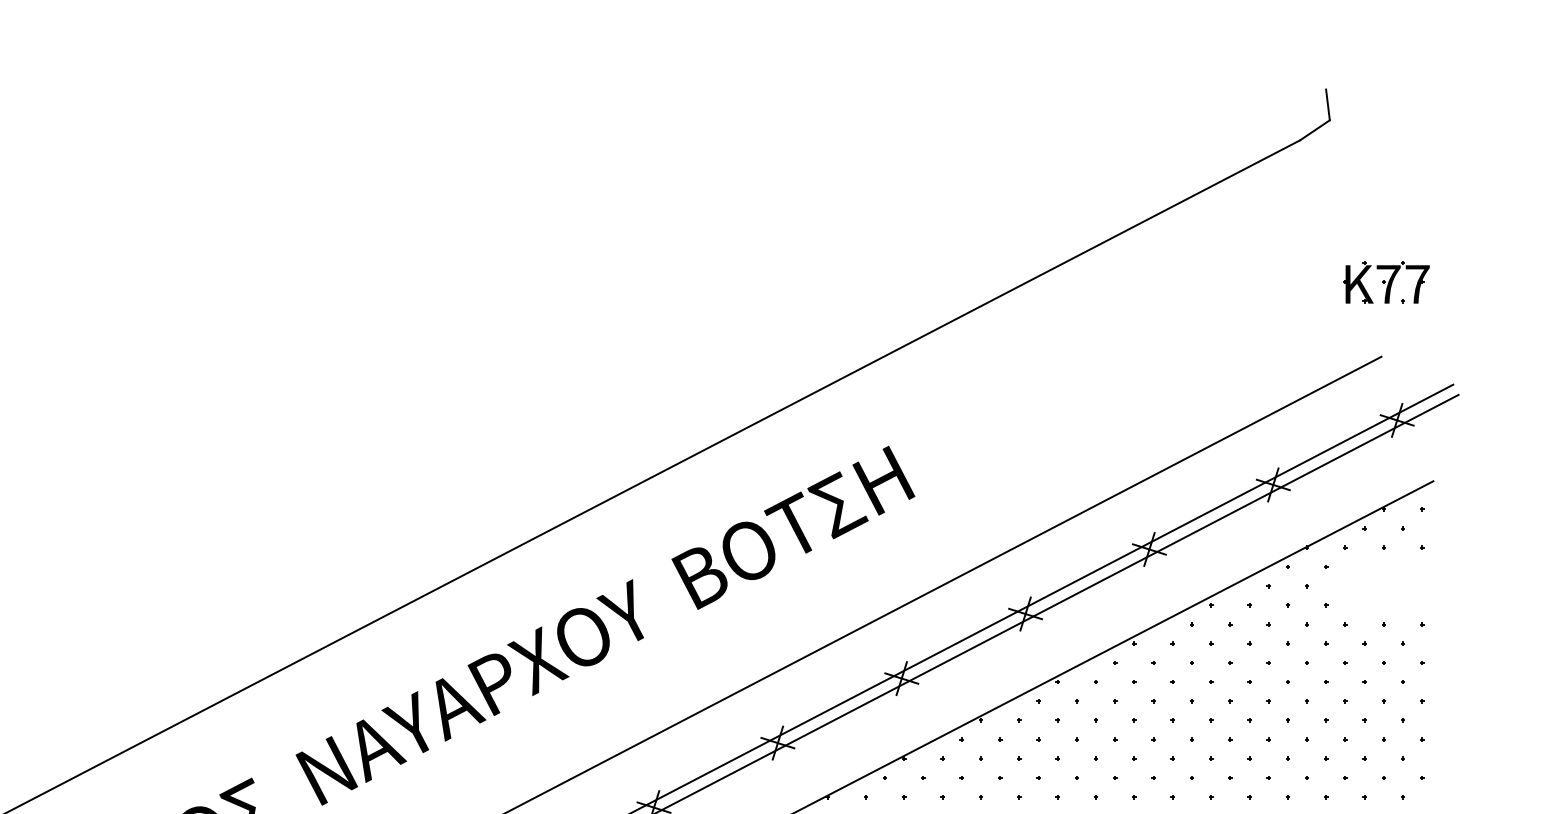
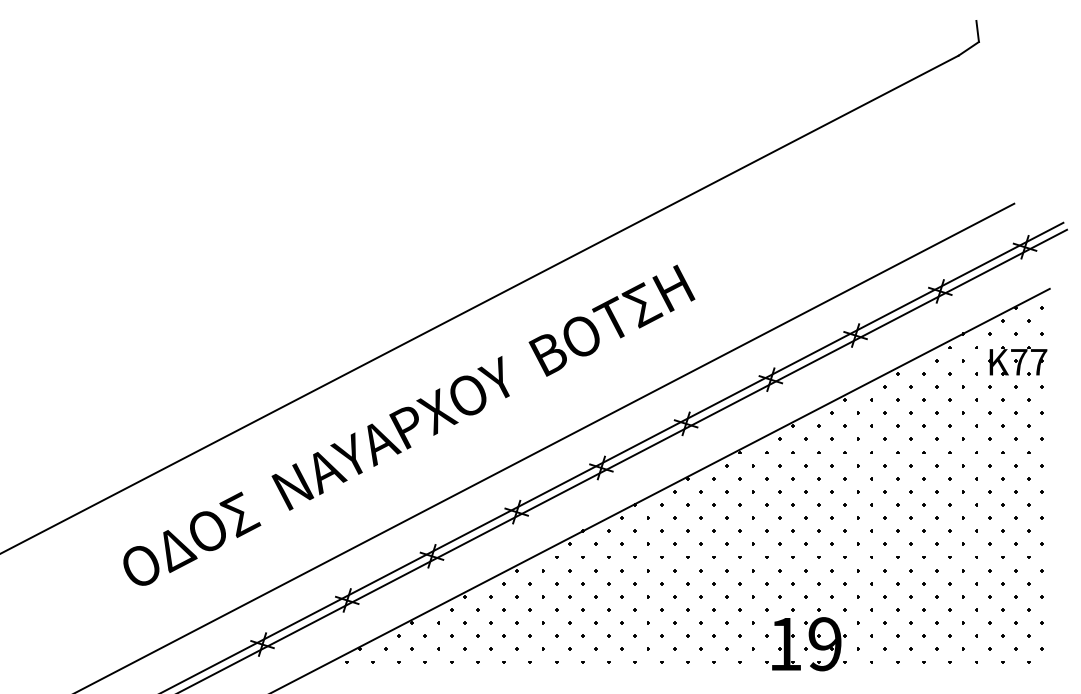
part: (1386, 281) -> (1017, 360), moved

